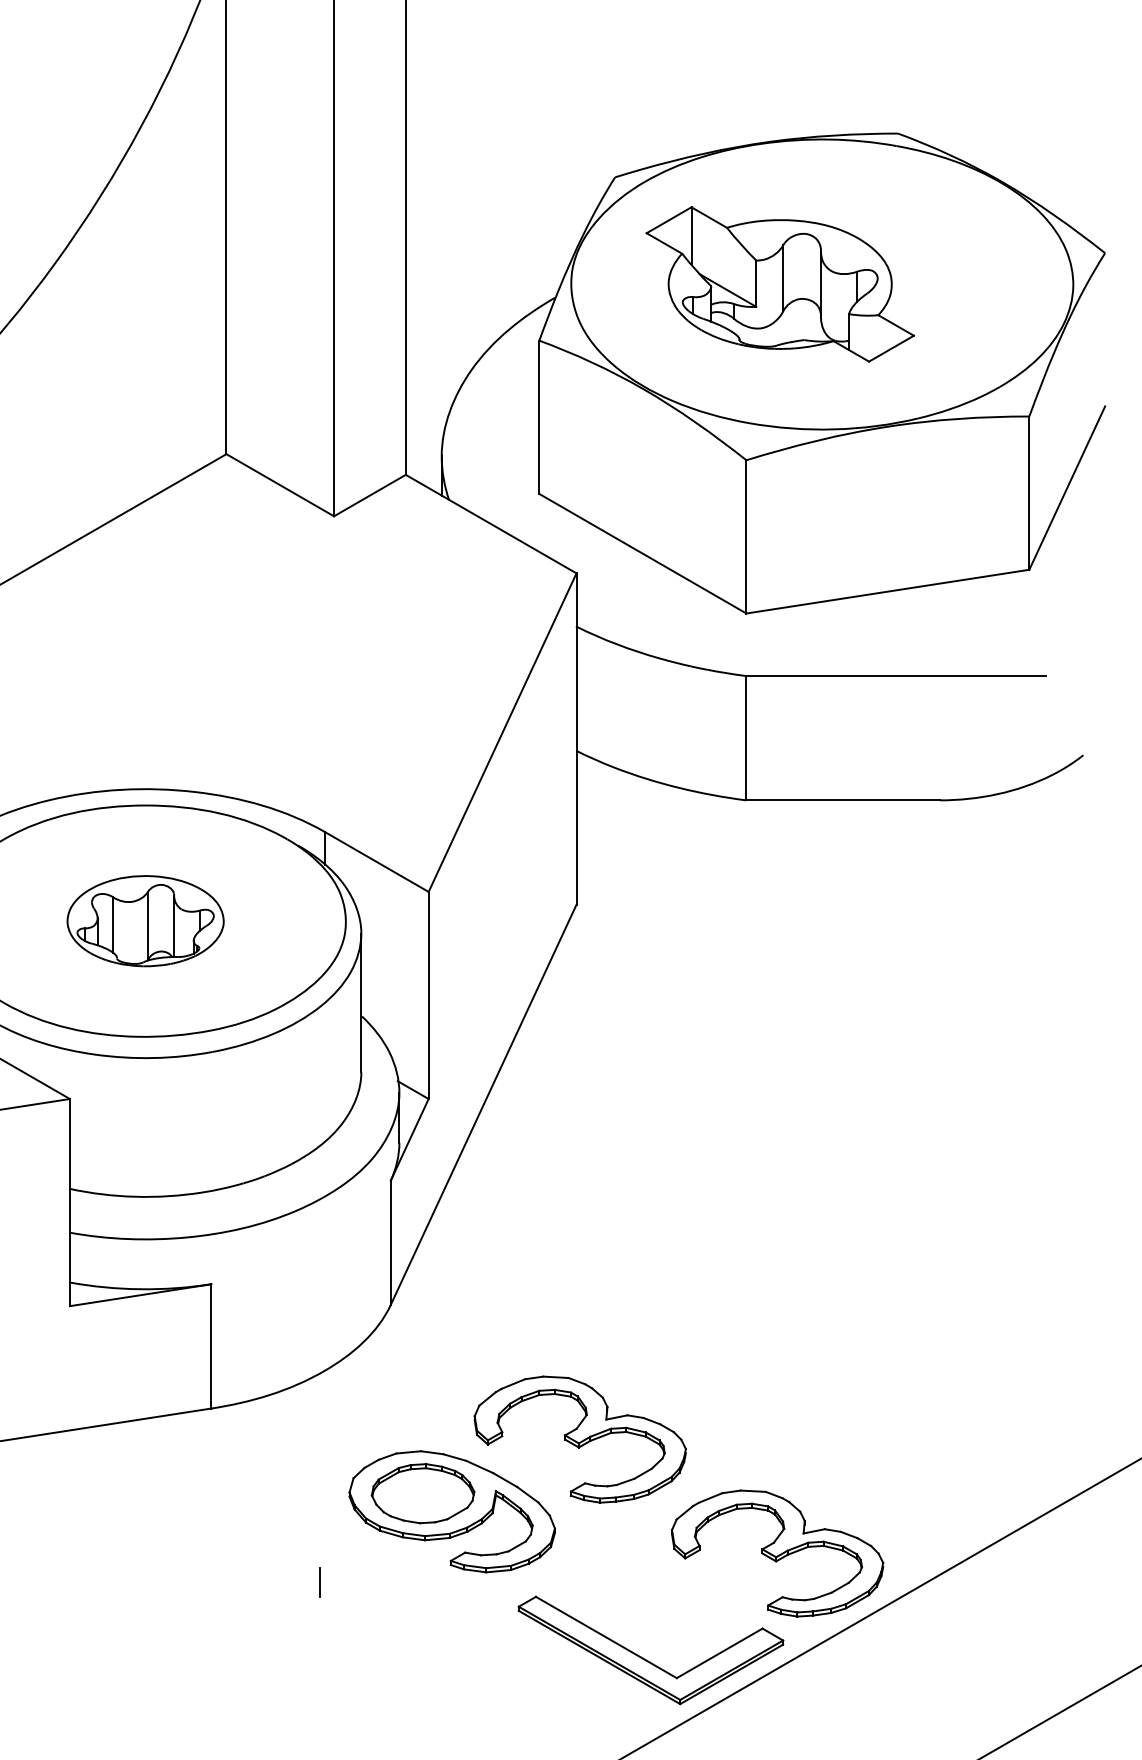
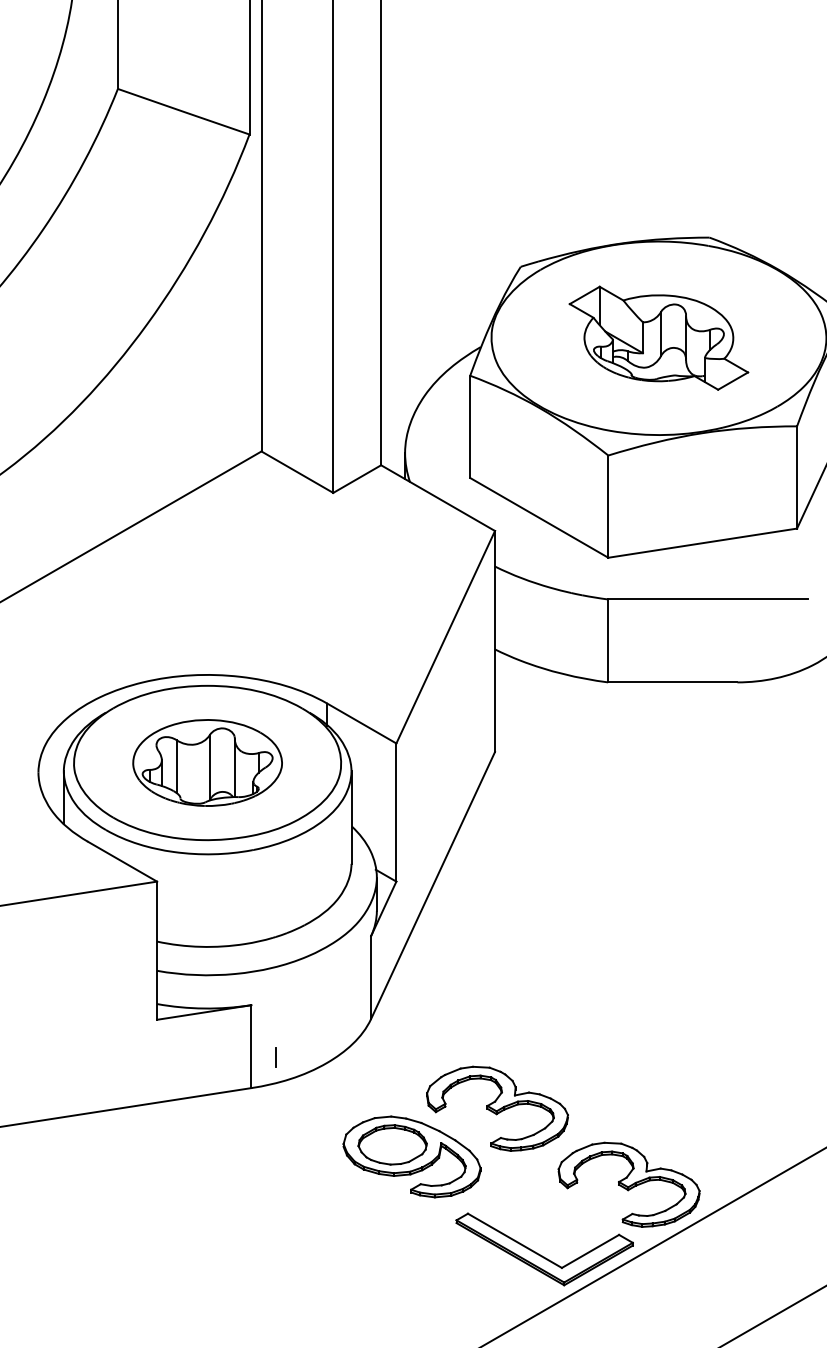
part: (779, 283) -> (658, 337), moved
part: (145, 920) -> (207, 762), size x1.43
line: (319, 1583) -> (275, 1057), moved

